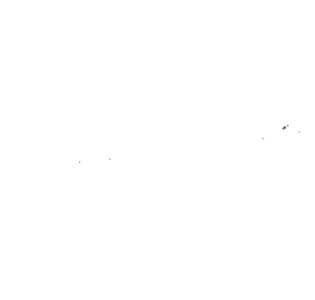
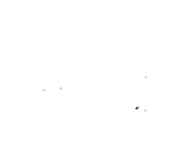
part: (288, 128) -> (139, 108), moved

